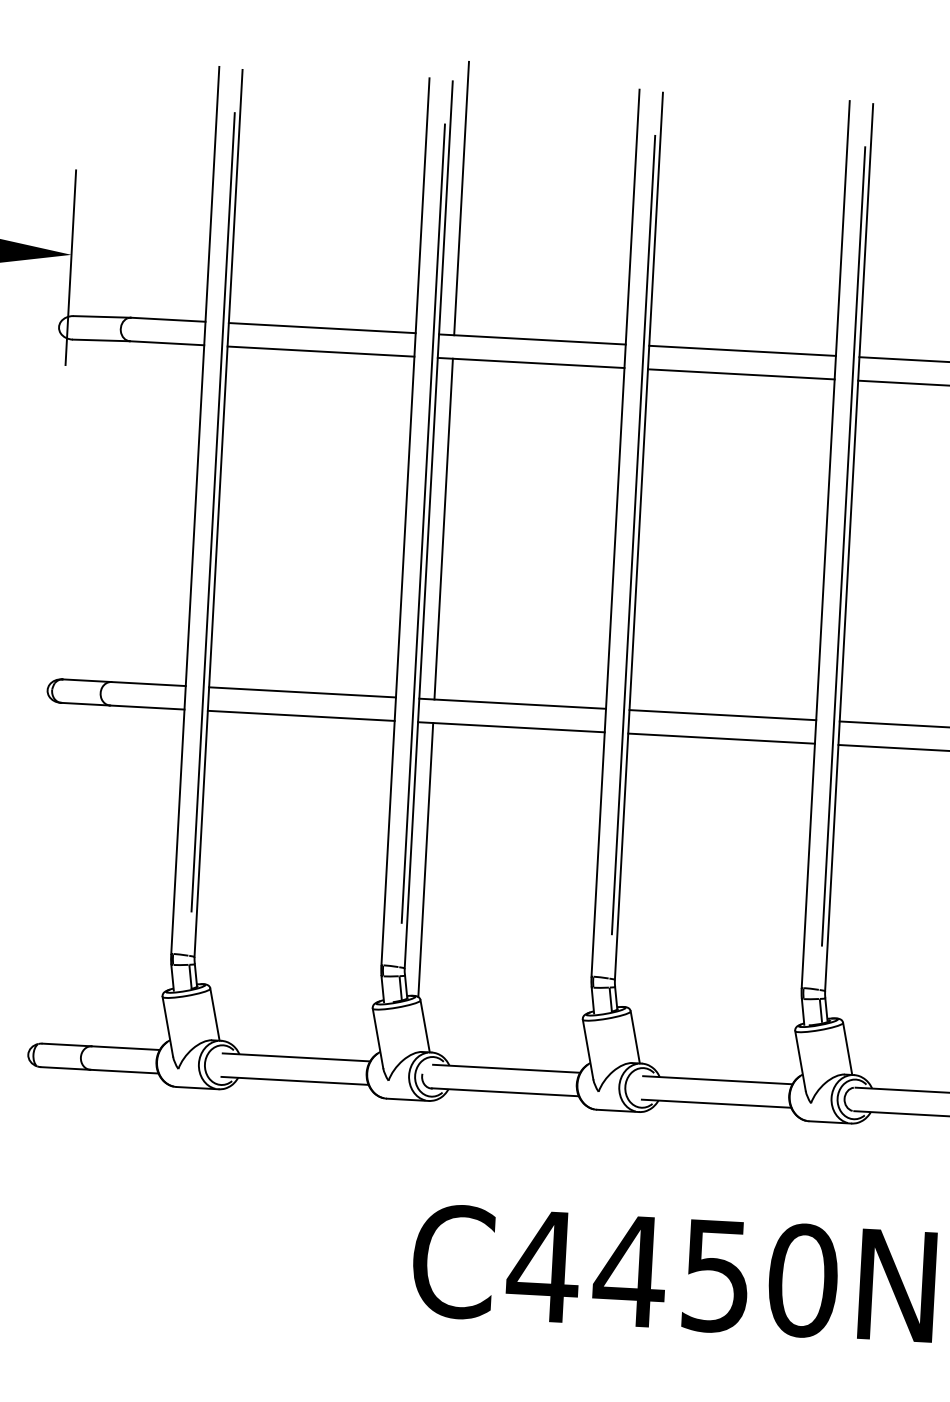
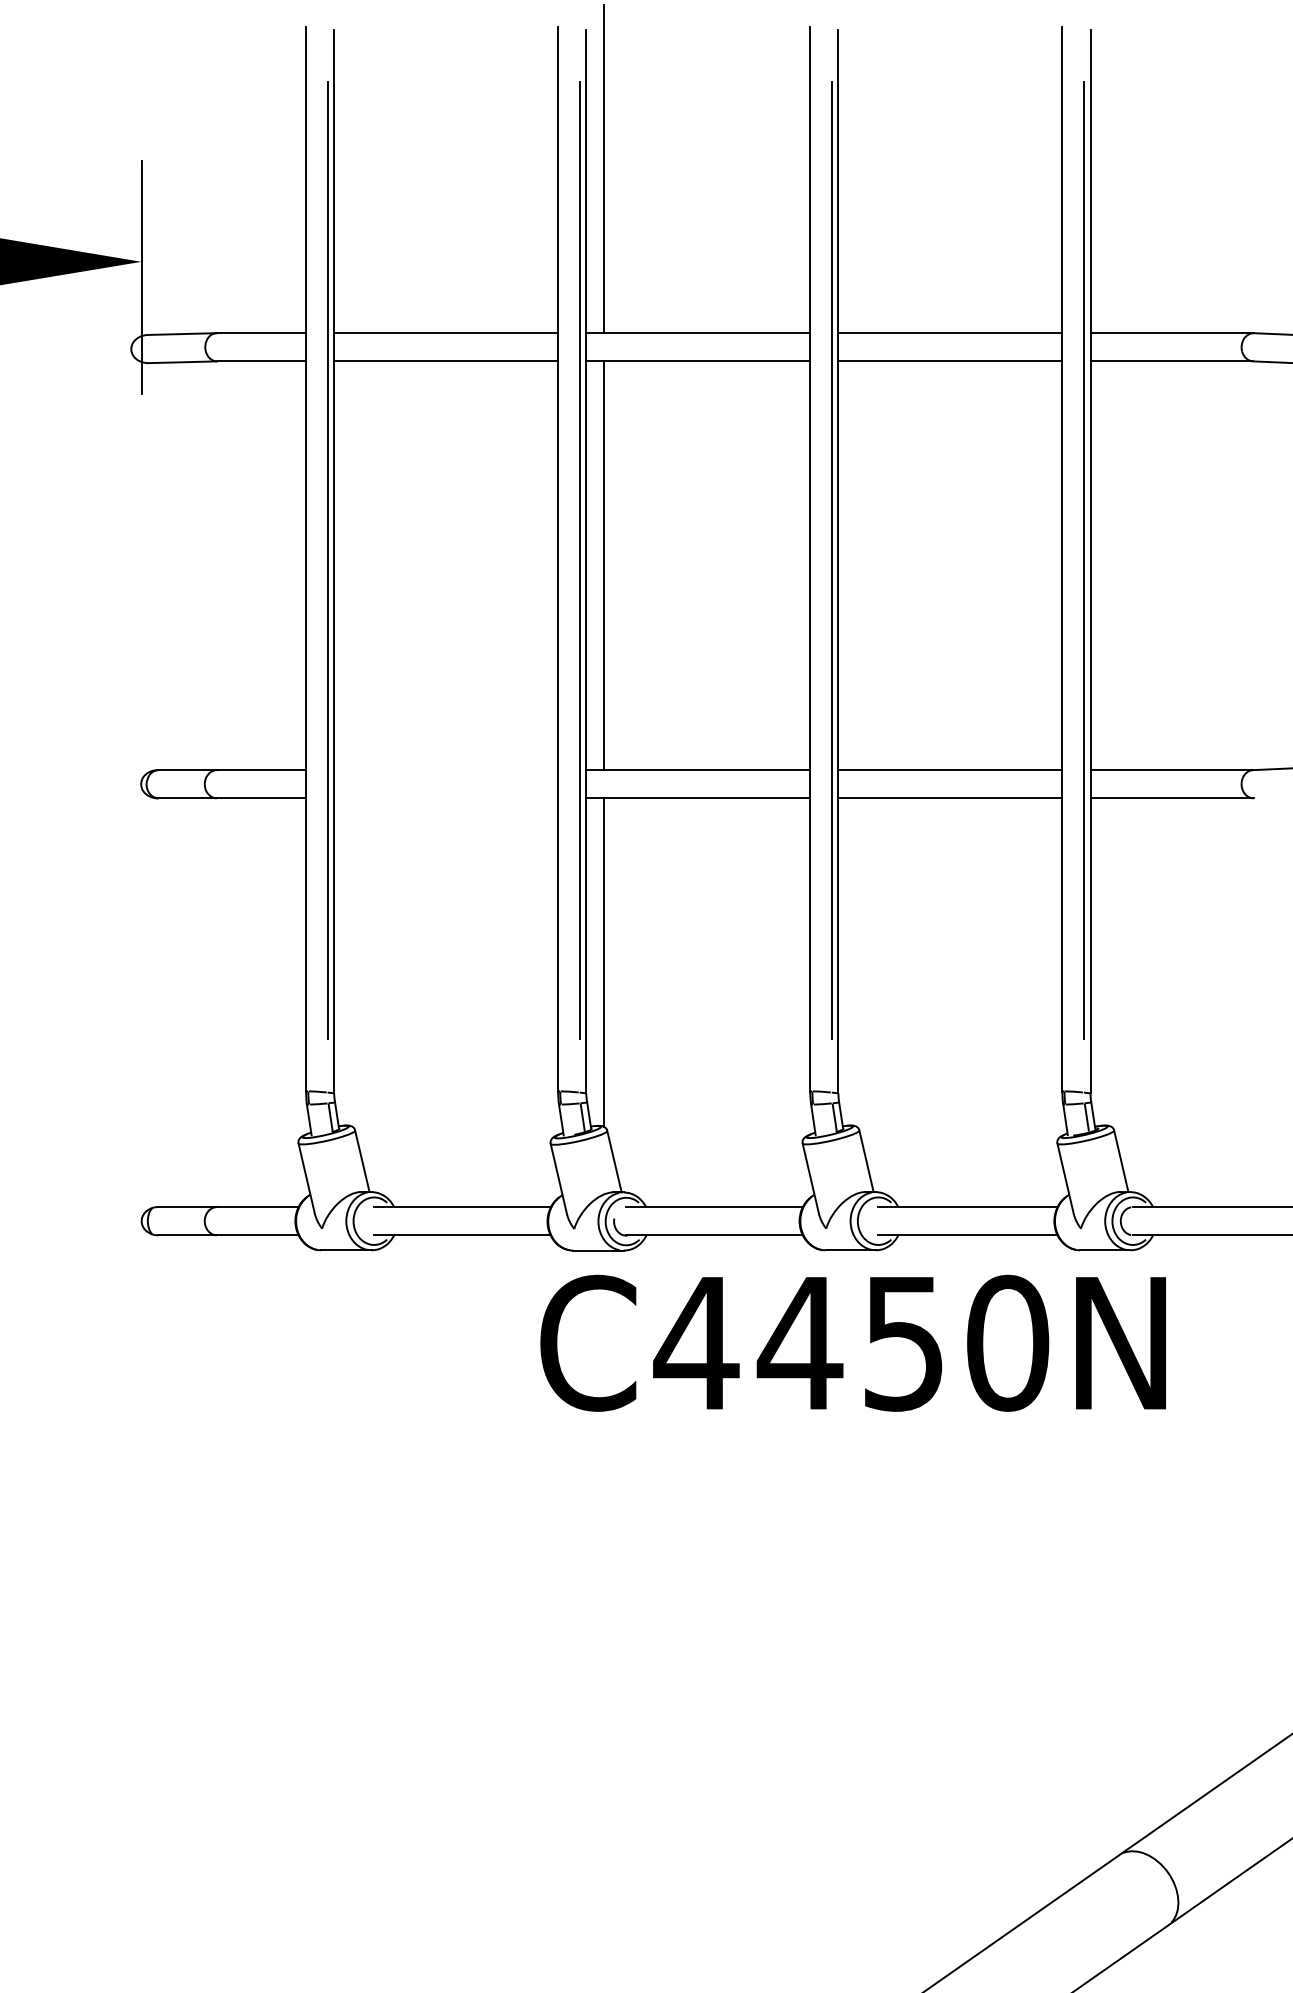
line: (302, 692) -> (446, 770), removed
line: (301, 716) -> (446, 798), removed
text: (673, 1272) -> (852, 1342), moved

